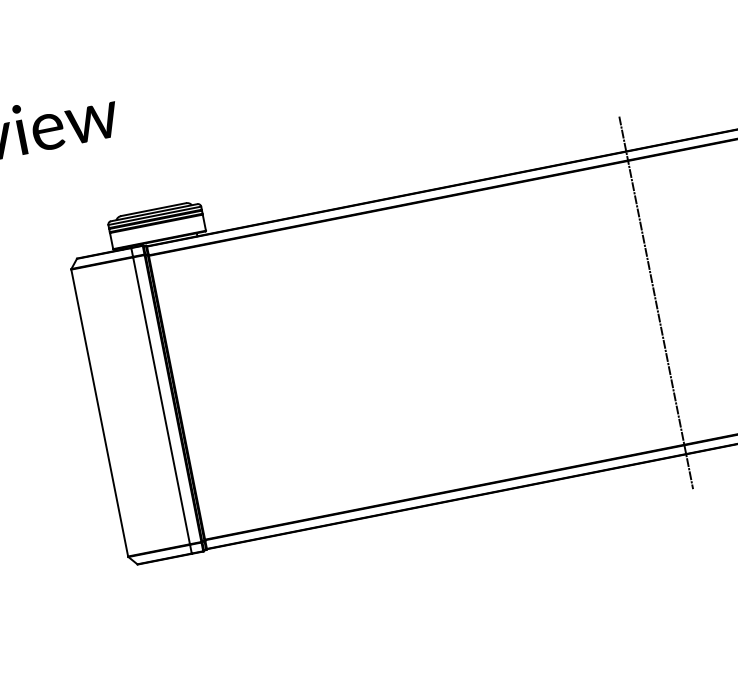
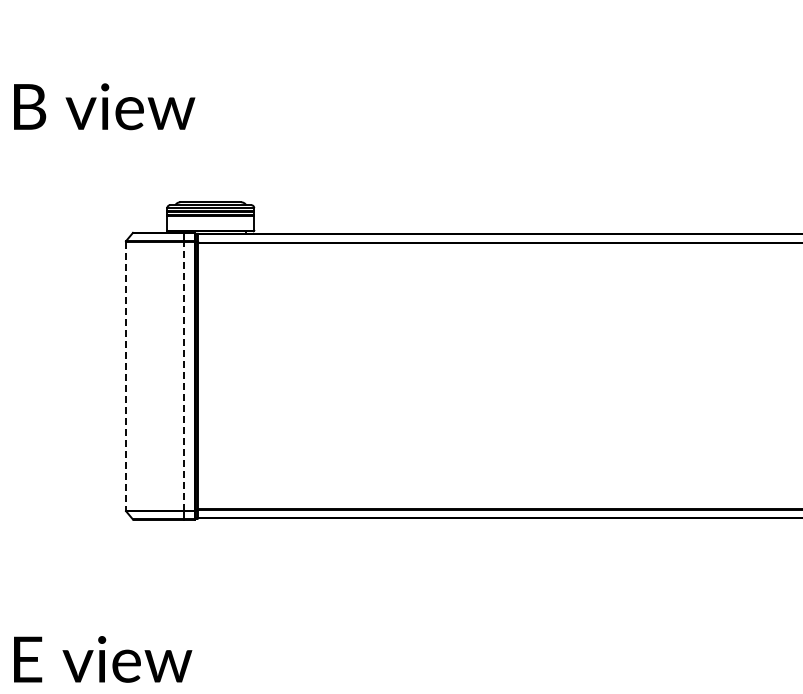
line: (656, 302) -> (647, 375), removed
line: (161, 400) -> (183, 375), solid -> dashed
line: (99, 413) -> (125, 376), solid -> dashed

